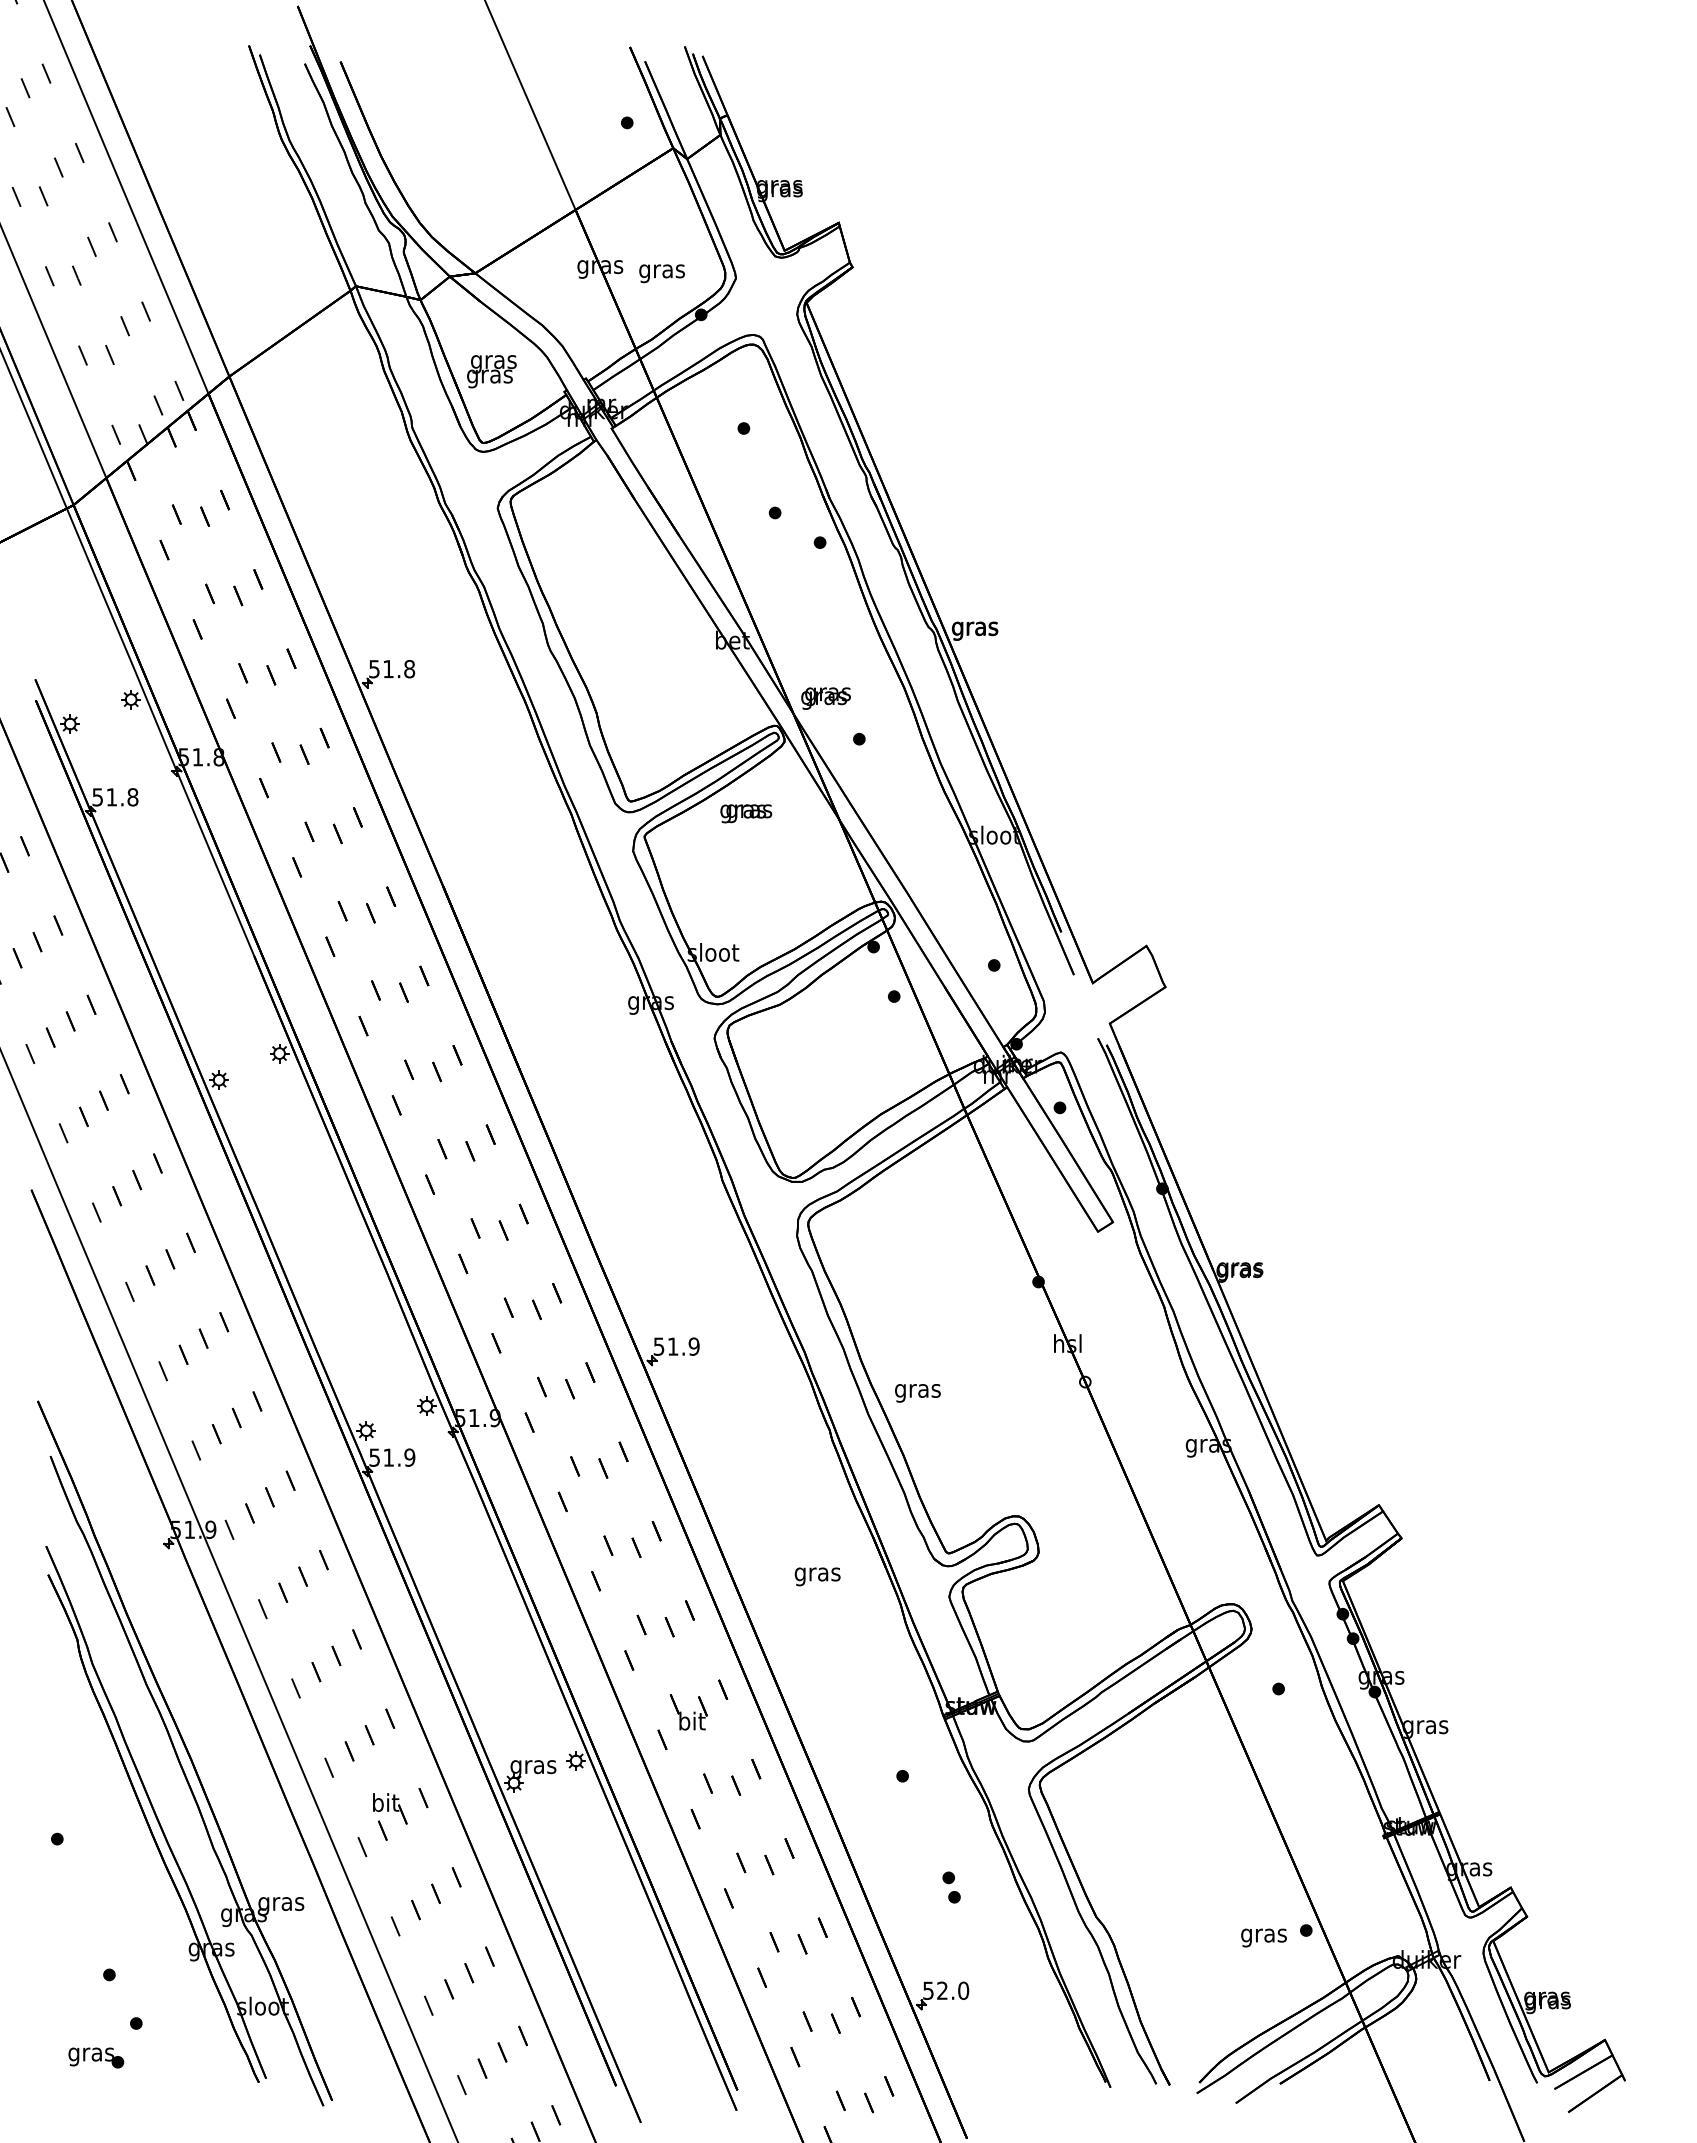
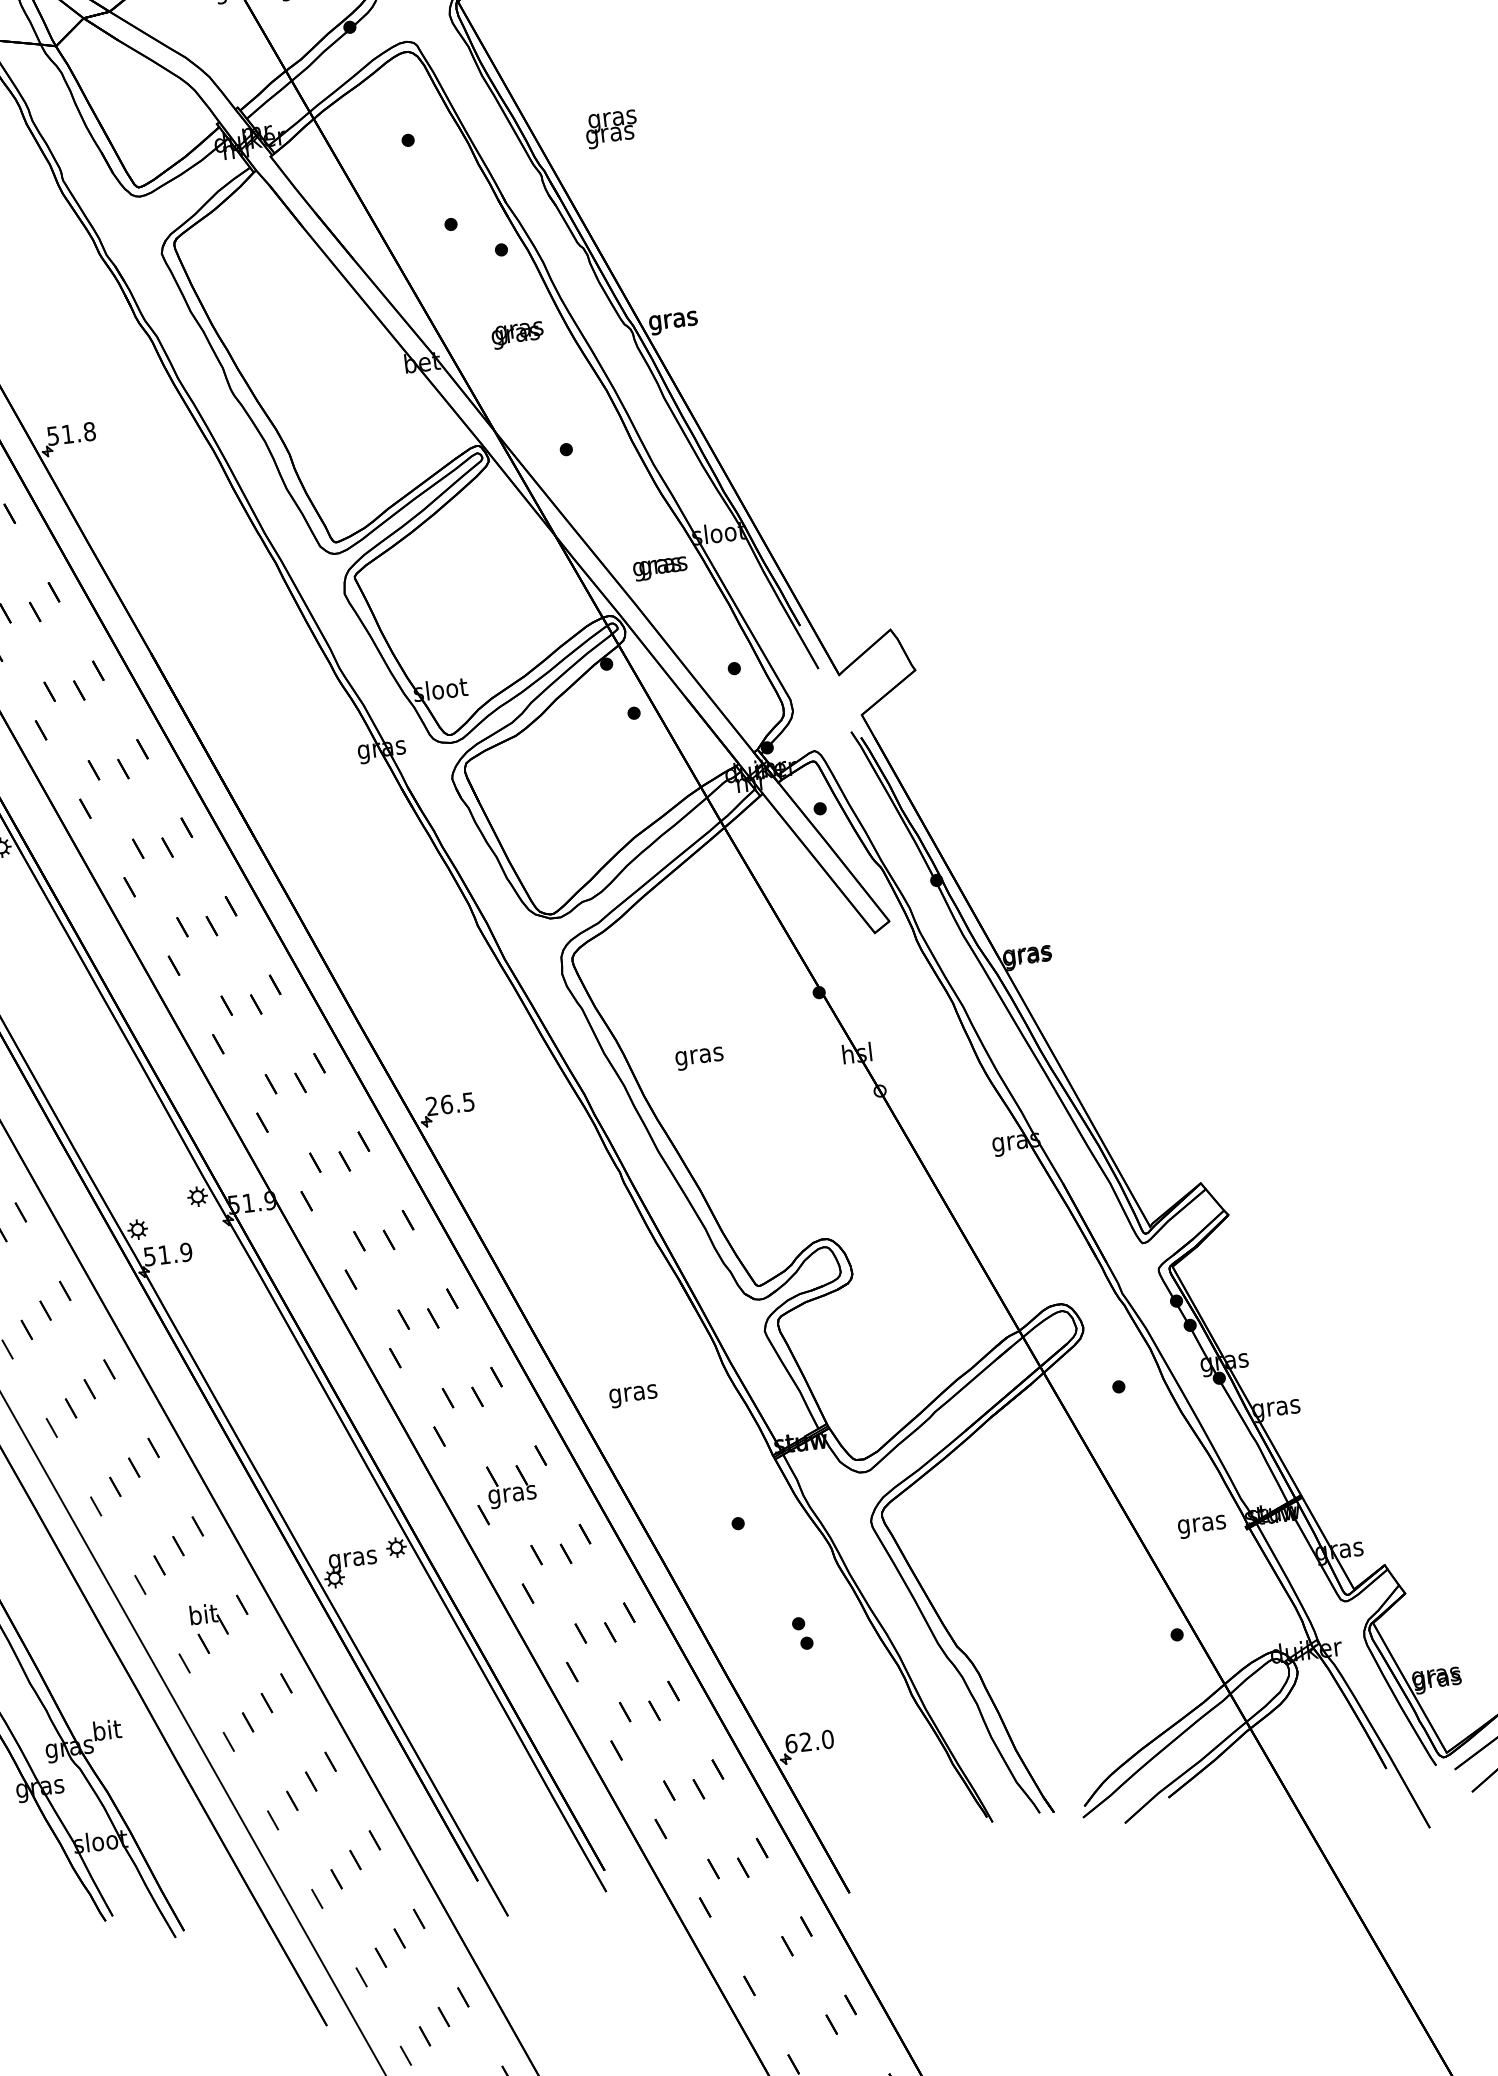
text: (491, 371) -> (611, 129), moved
text: (825, 698) -> (517, 335), moved
text: (746, 813) -> (660, 568), moved
text: (676, 1346) -> (450, 1104), 51.9 -> 26.5
text: (917, 1393) -> (699, 1058), moved
text: (817, 1576) -> (633, 1395), moved
text: (691, 1723) -> (511, 1494), bit -> gras
text: (281, 1903) -> (107, 1732), gras -> bit
text: (1263, 1937) -> (1201, 1526), moved
text: (928, 1990) -> (791, 1743), 52.0 -> 62.0

